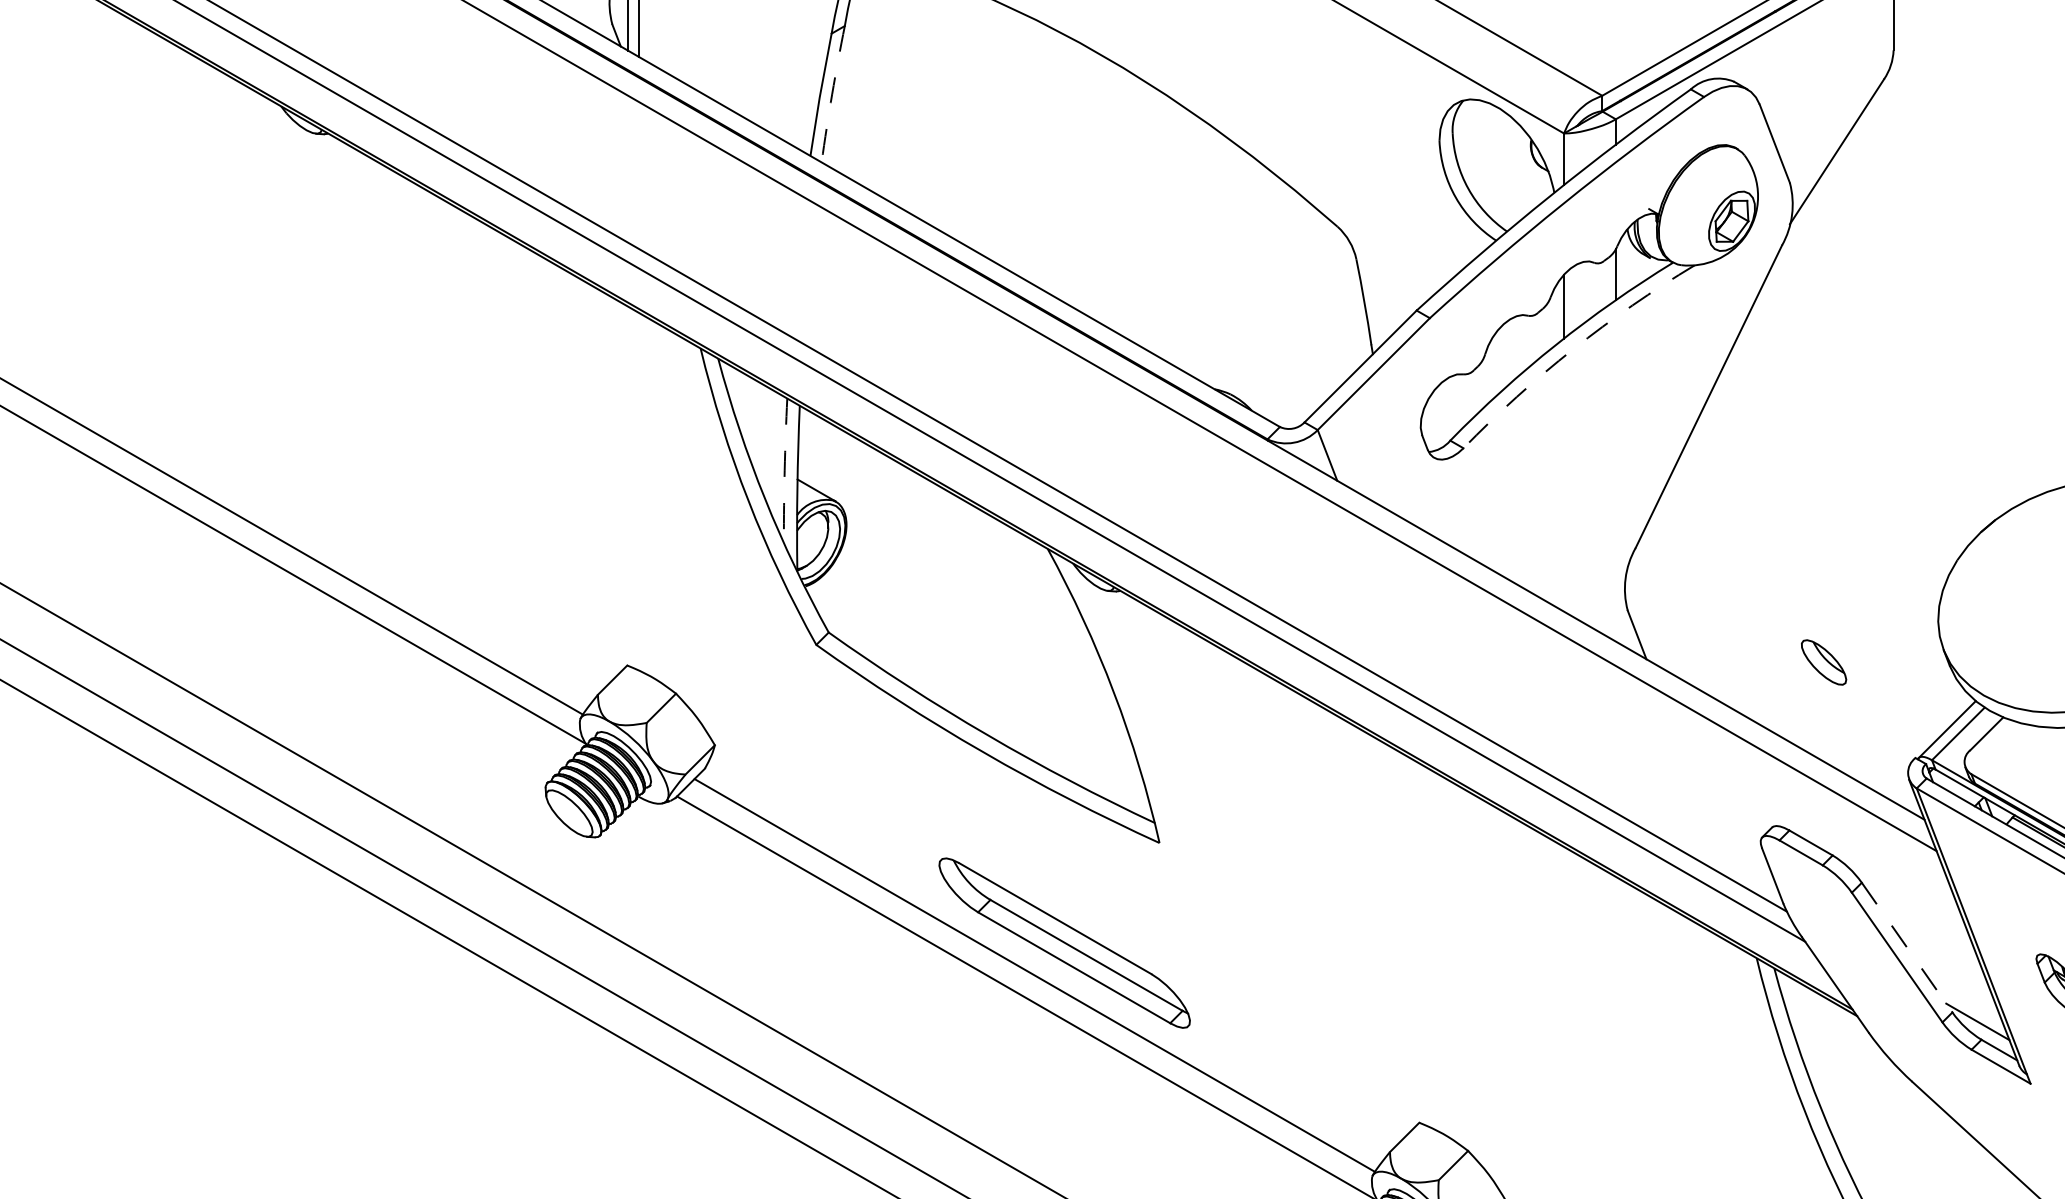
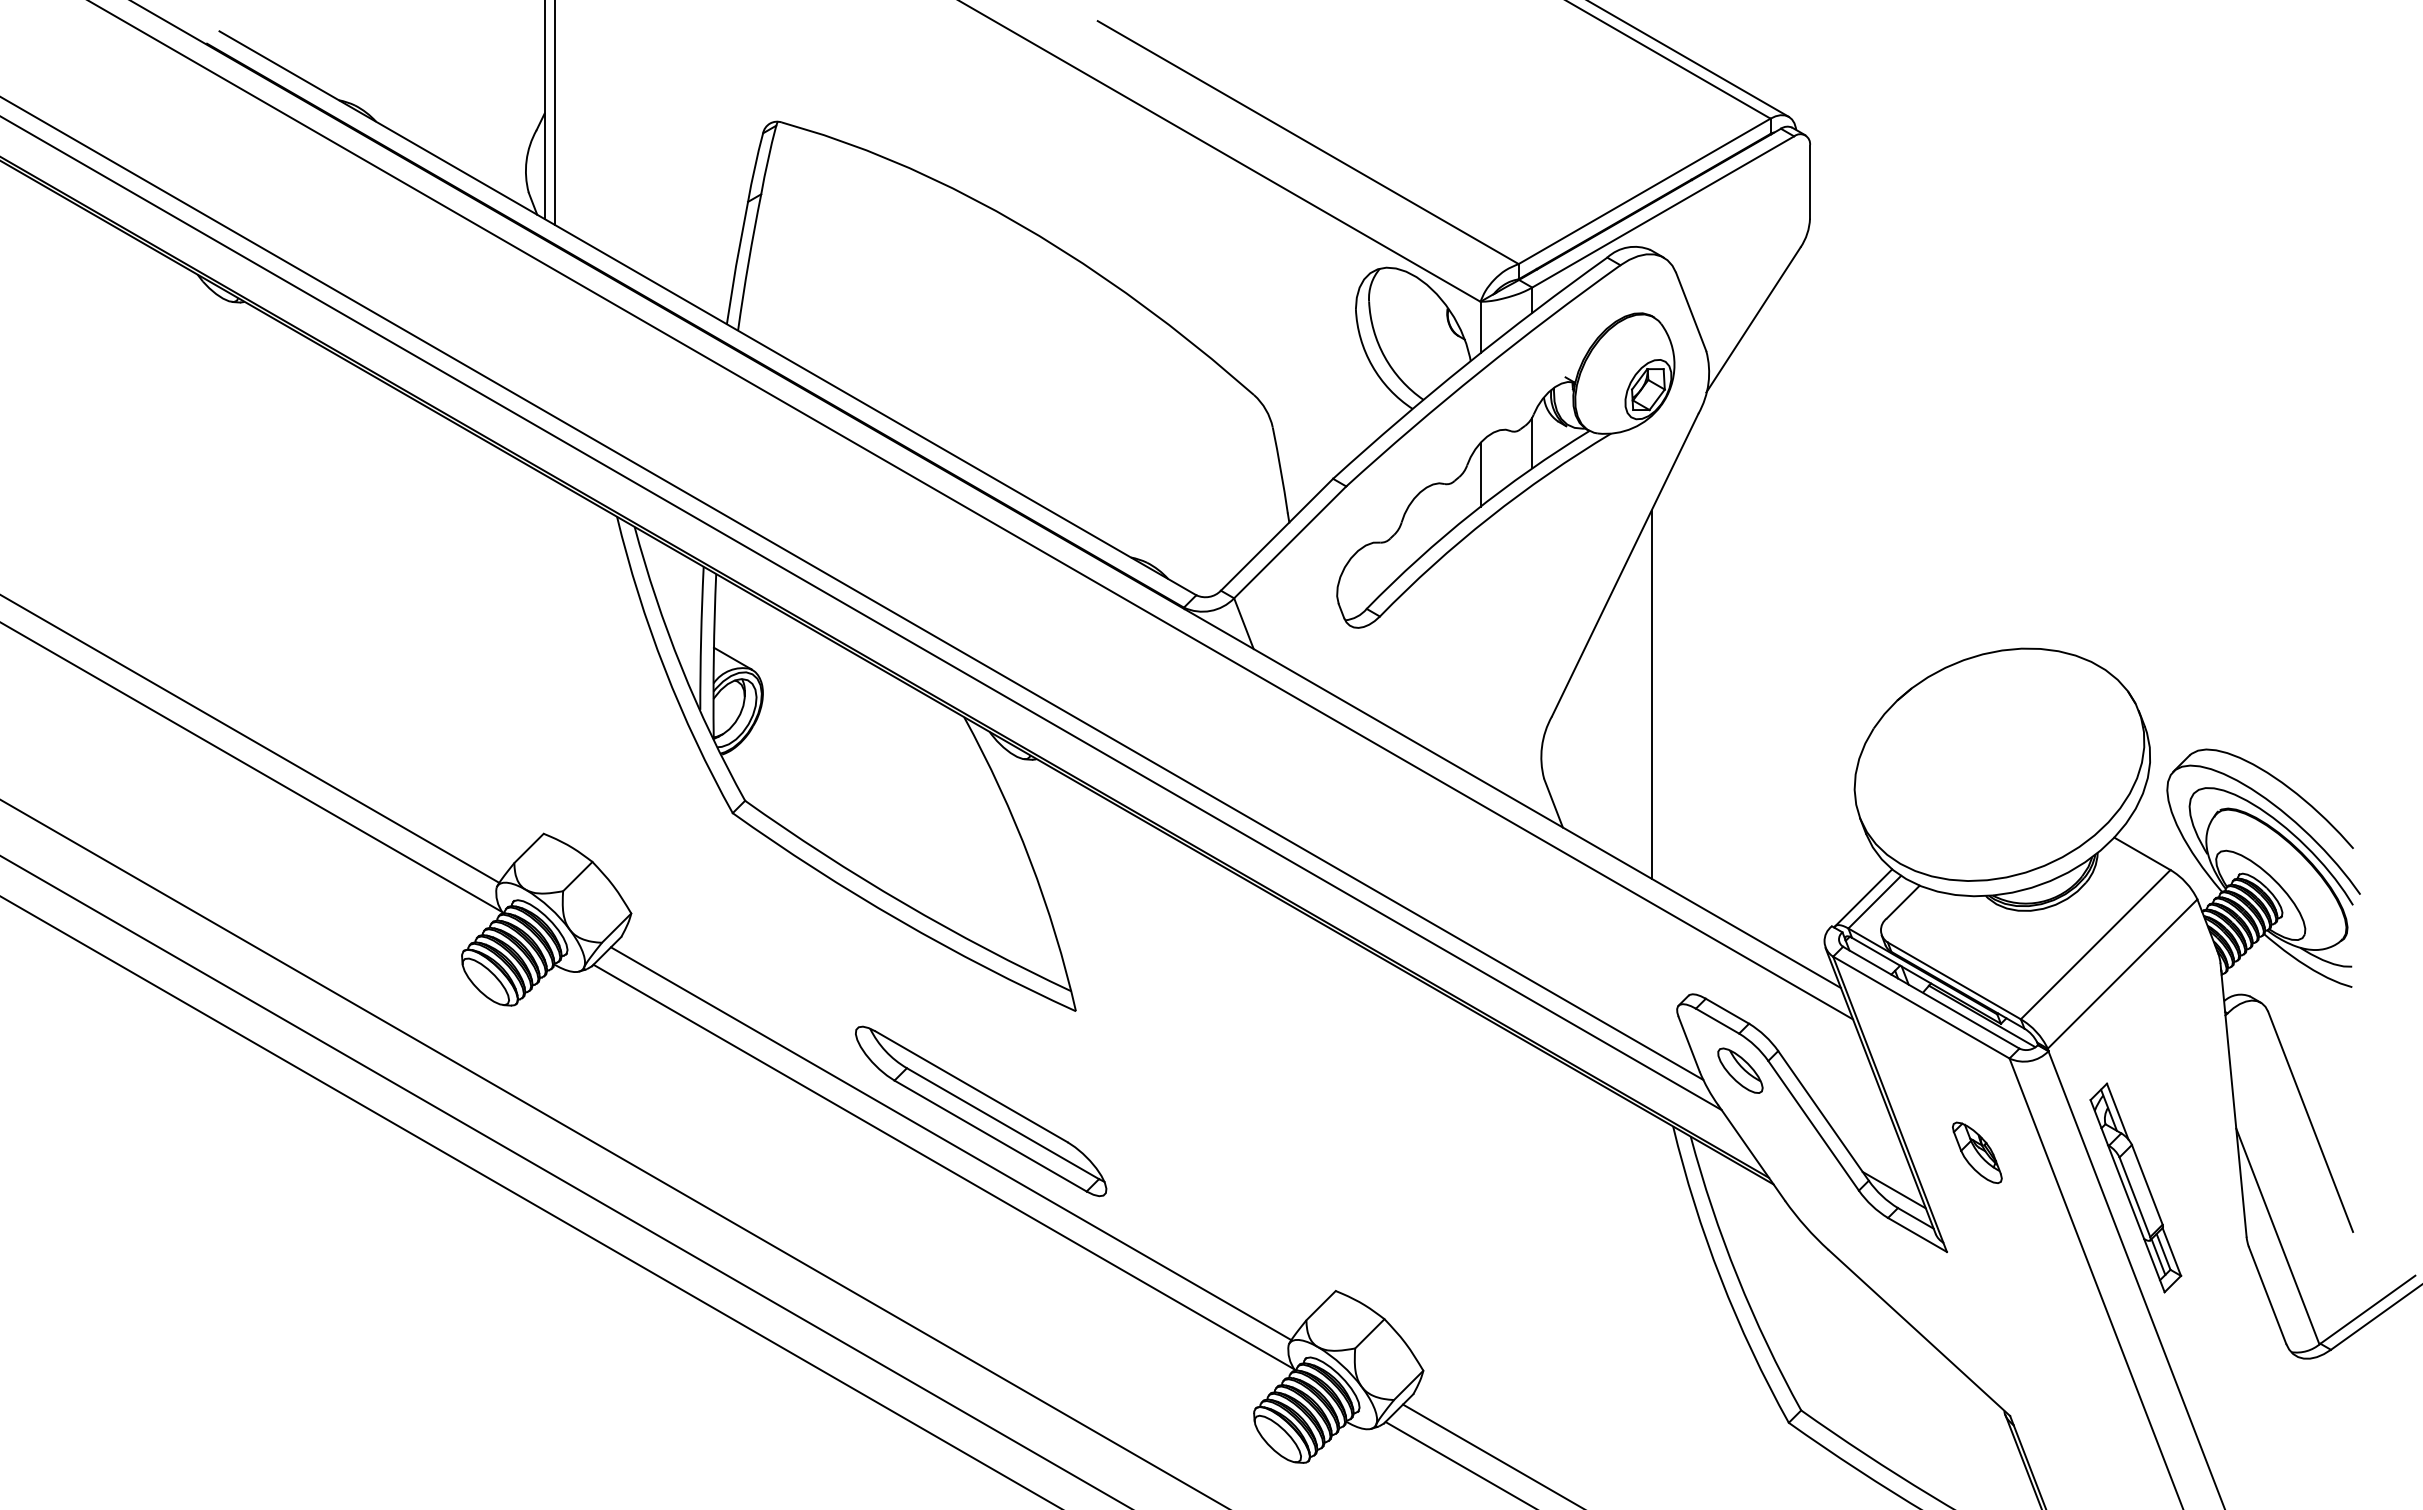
arc: (832, 94) -> (748, 262), dashed -> solid
arc: (1573, 349) -> (1489, 517), dashed -> solid
arc: (785, 470) -> (701, 638), dashed -> solid
line: (1735, 526) -> (1651, 694), added
part: (1824, 662) -> (1740, 1070), moved
line: (1907, 948) -> (1823, 1116), dashed -> solid

